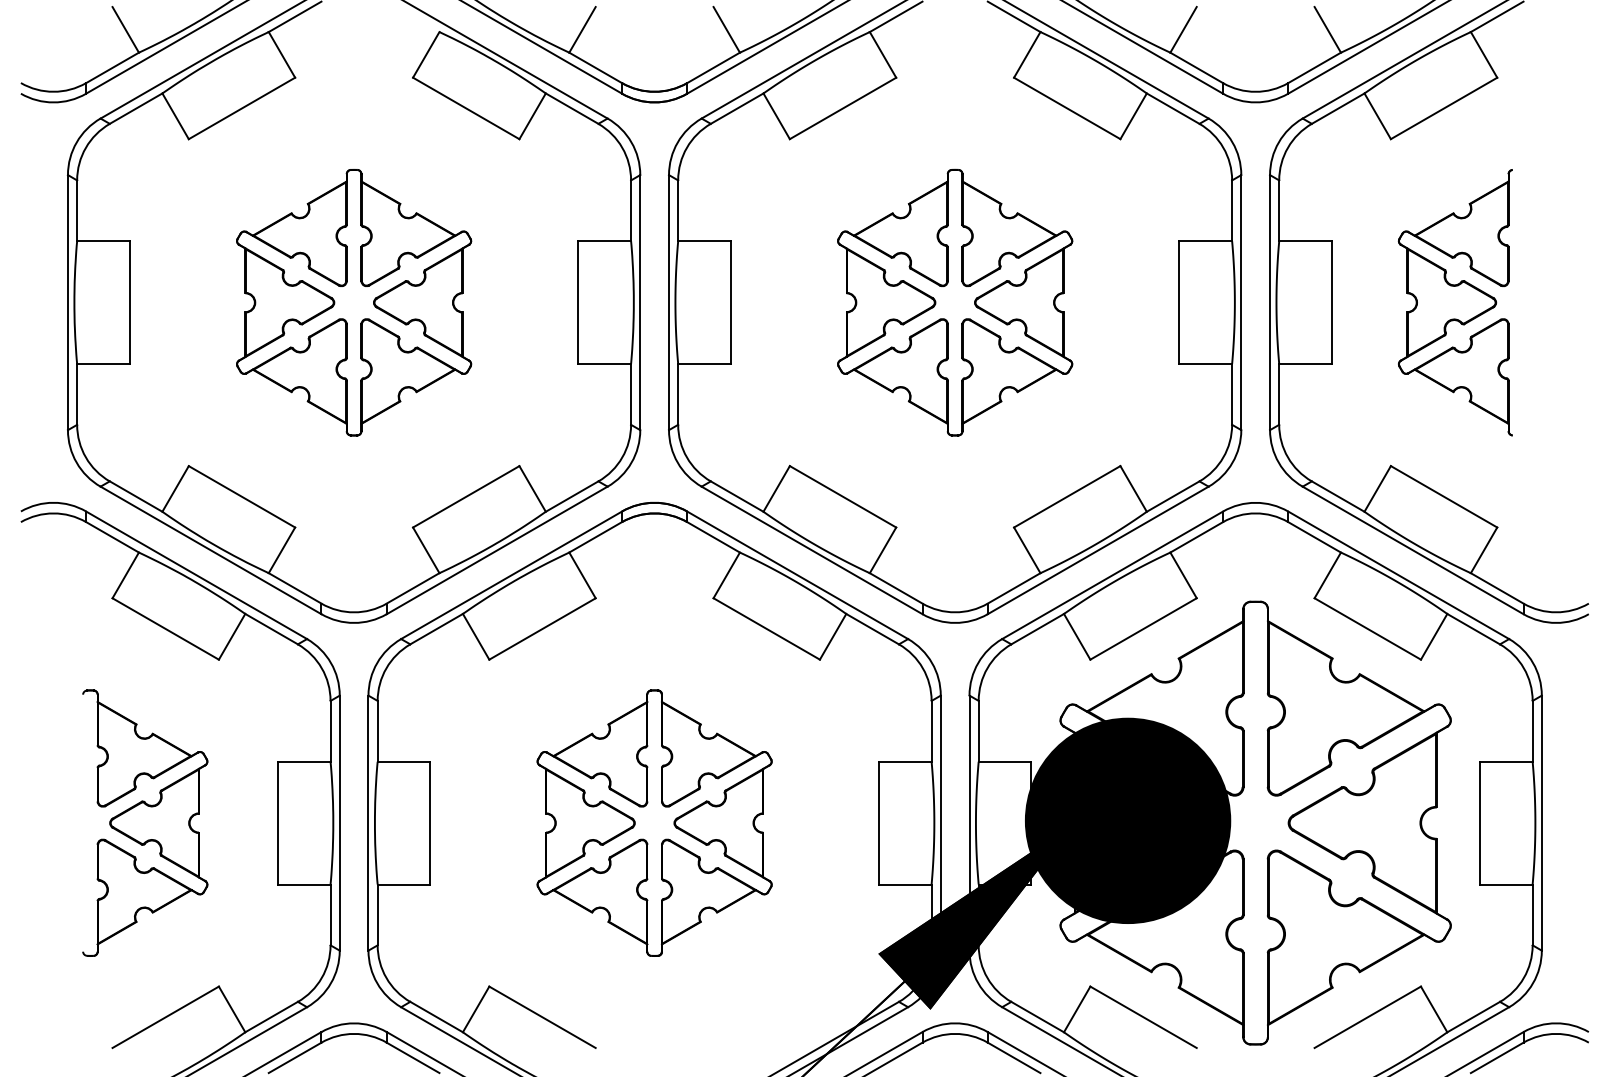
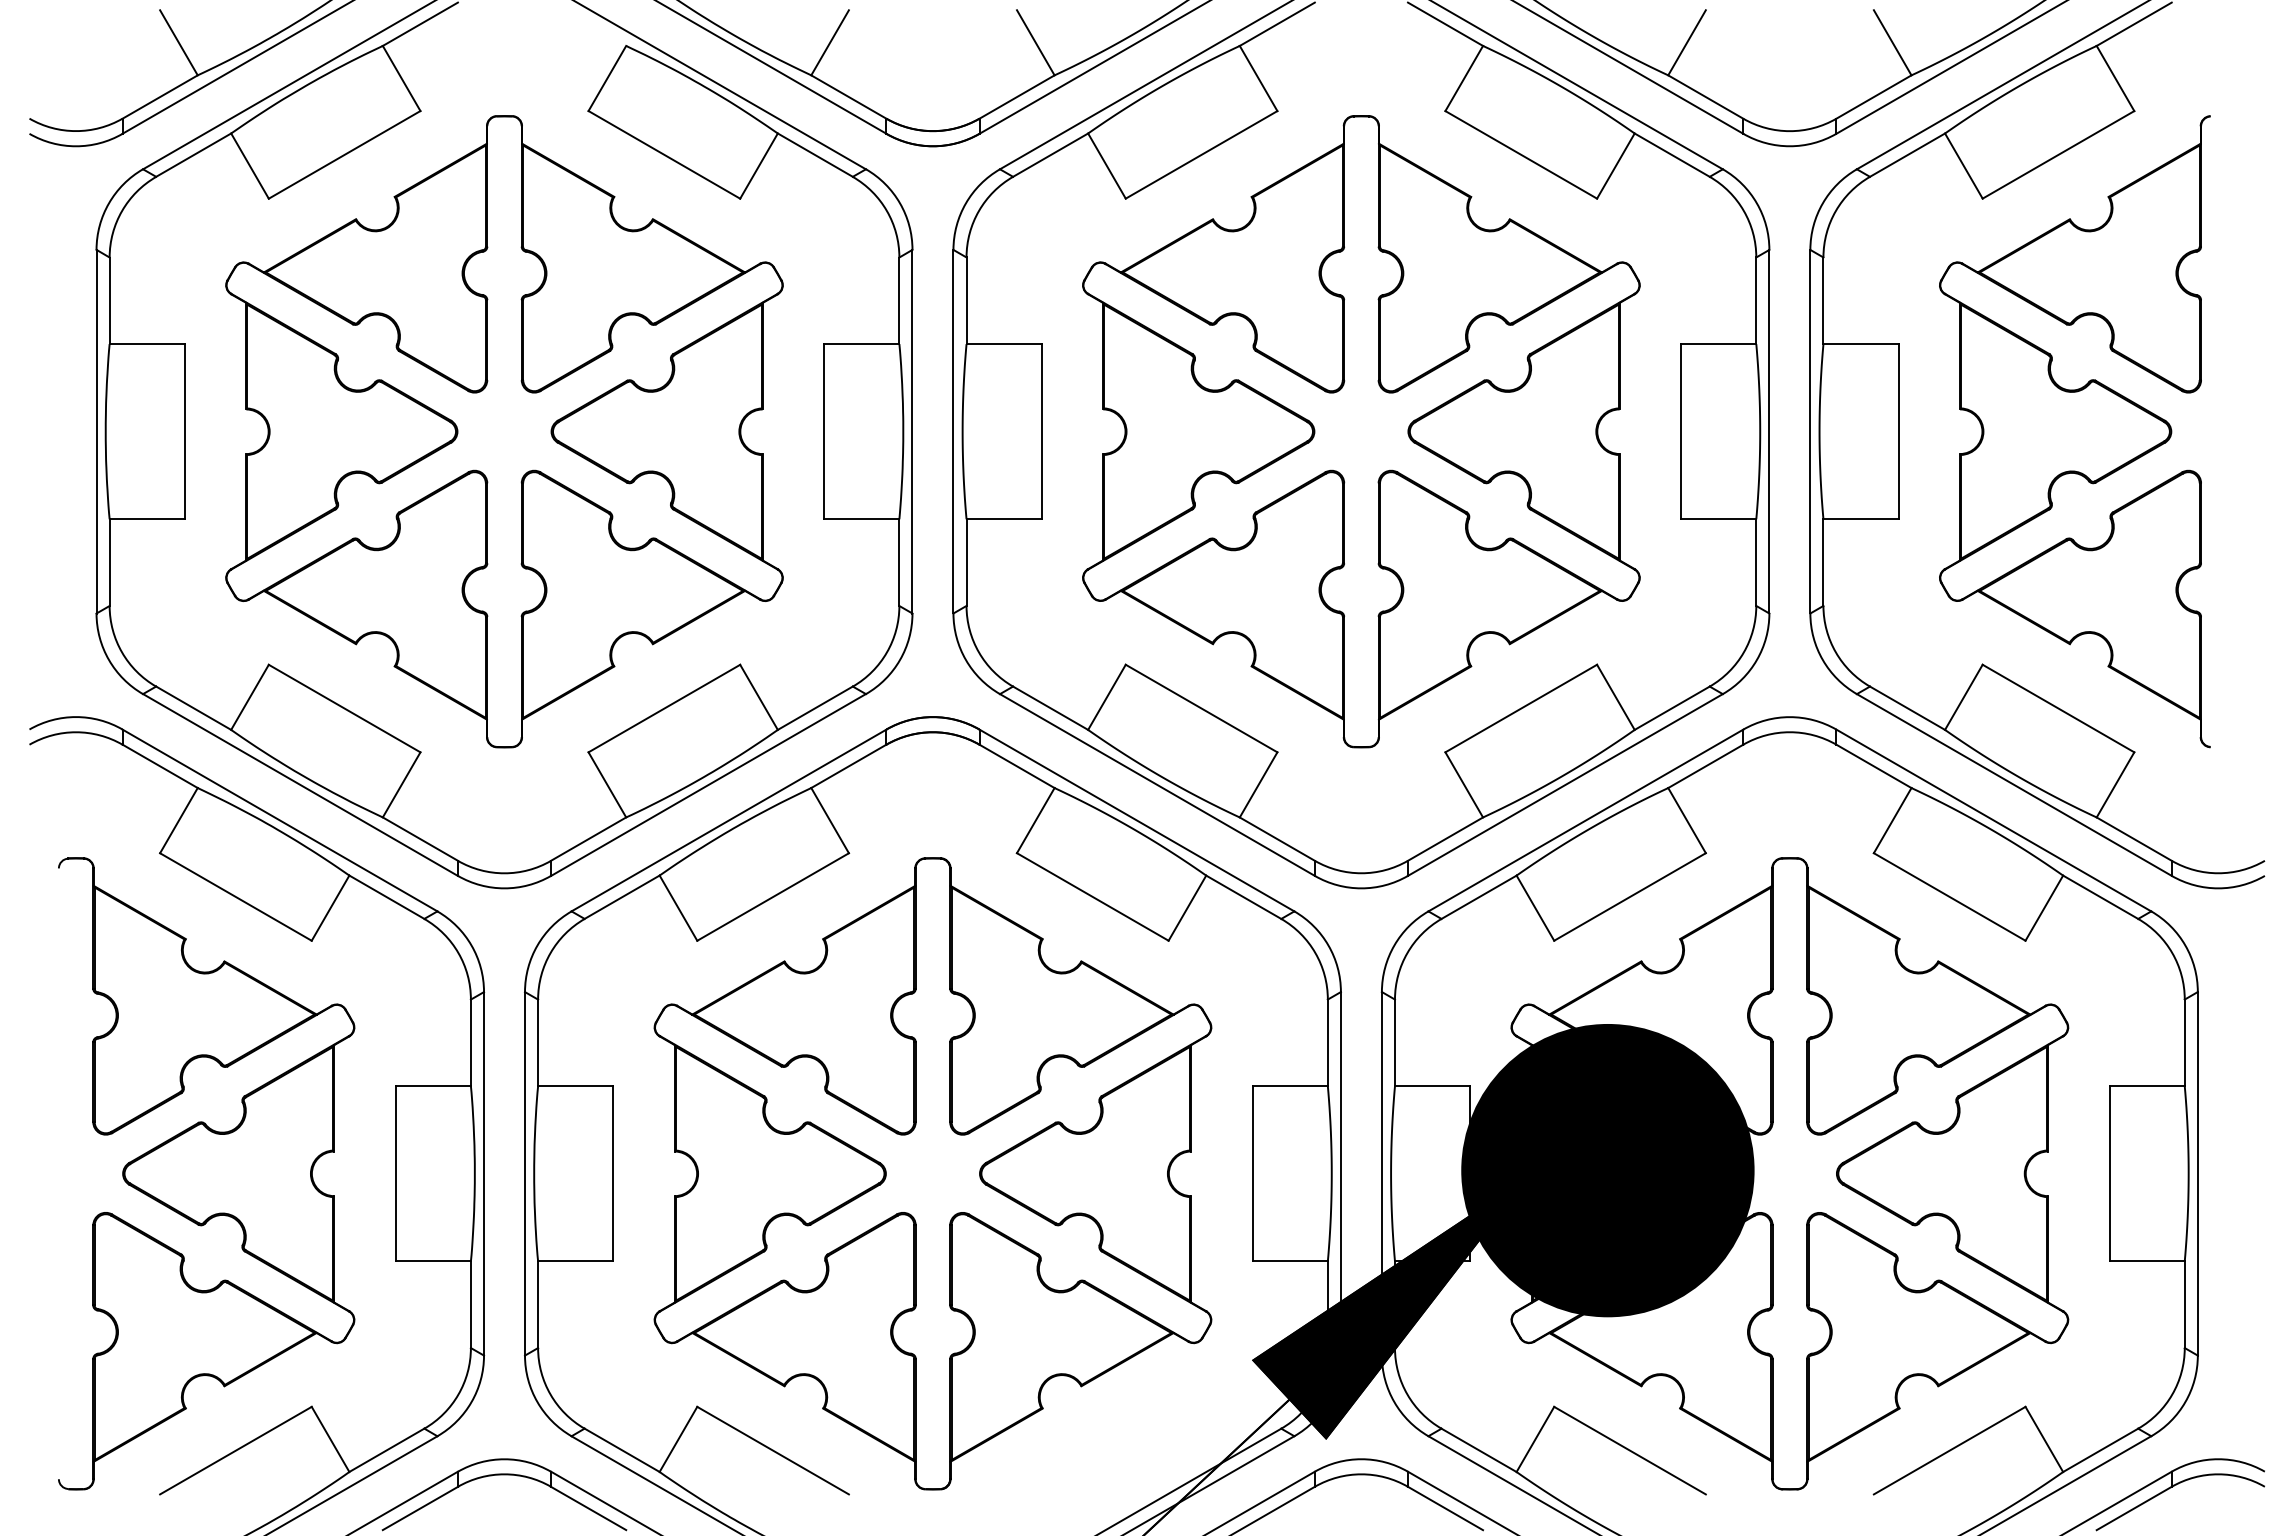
part: (354, 302) -> (504, 431), size x1.67
part: (955, 302) -> (1361, 431), size x1.67
part: (1455, 302) -> (2074, 431), size x1.67
part: (145, 822) -> (206, 1173), size x1.67
part: (654, 822) -> (932, 1173), size x1.67

